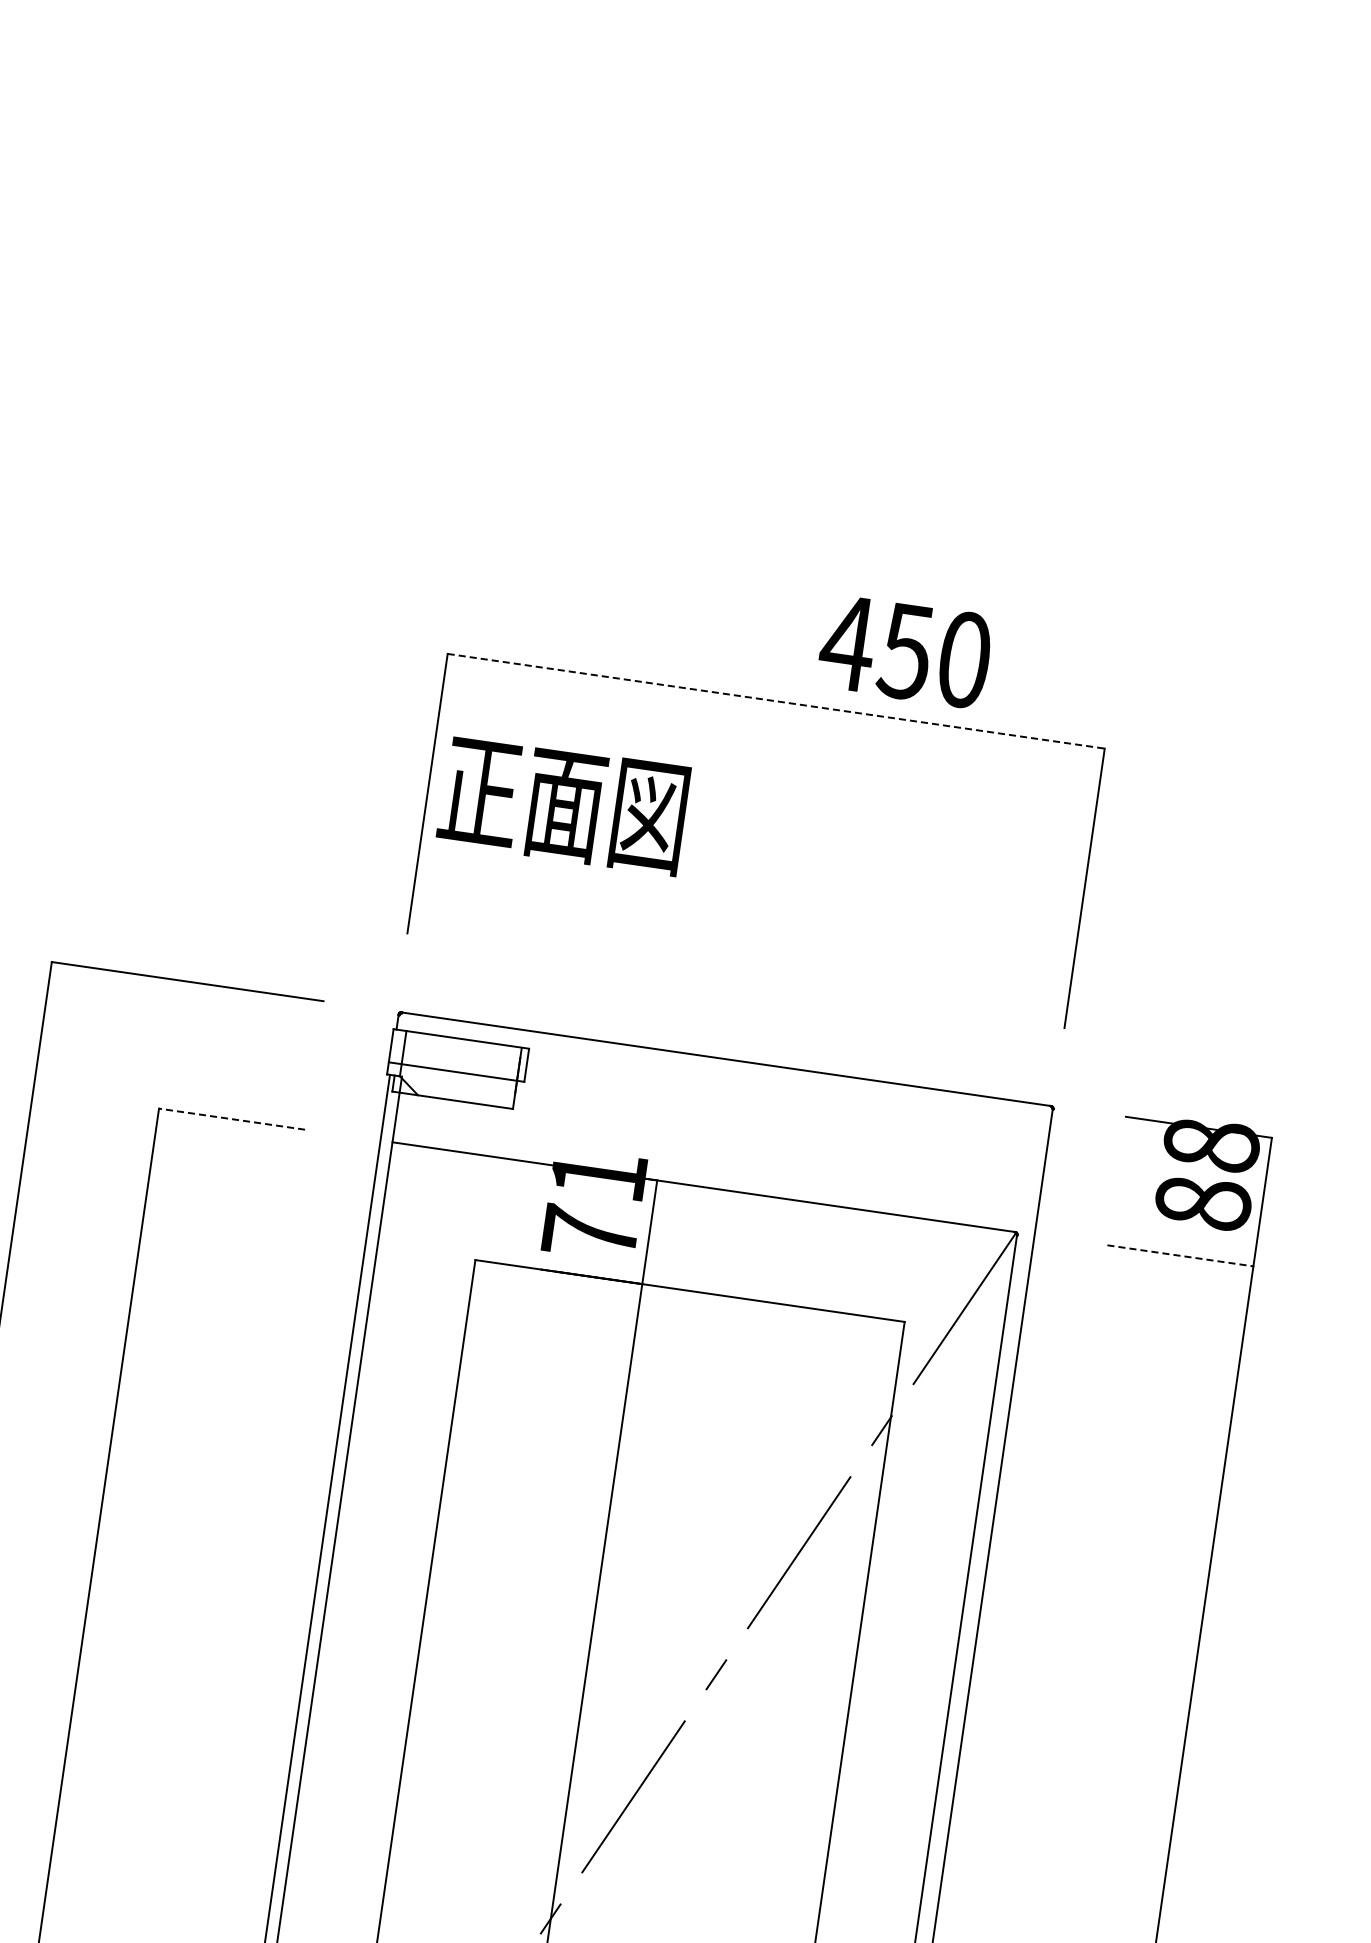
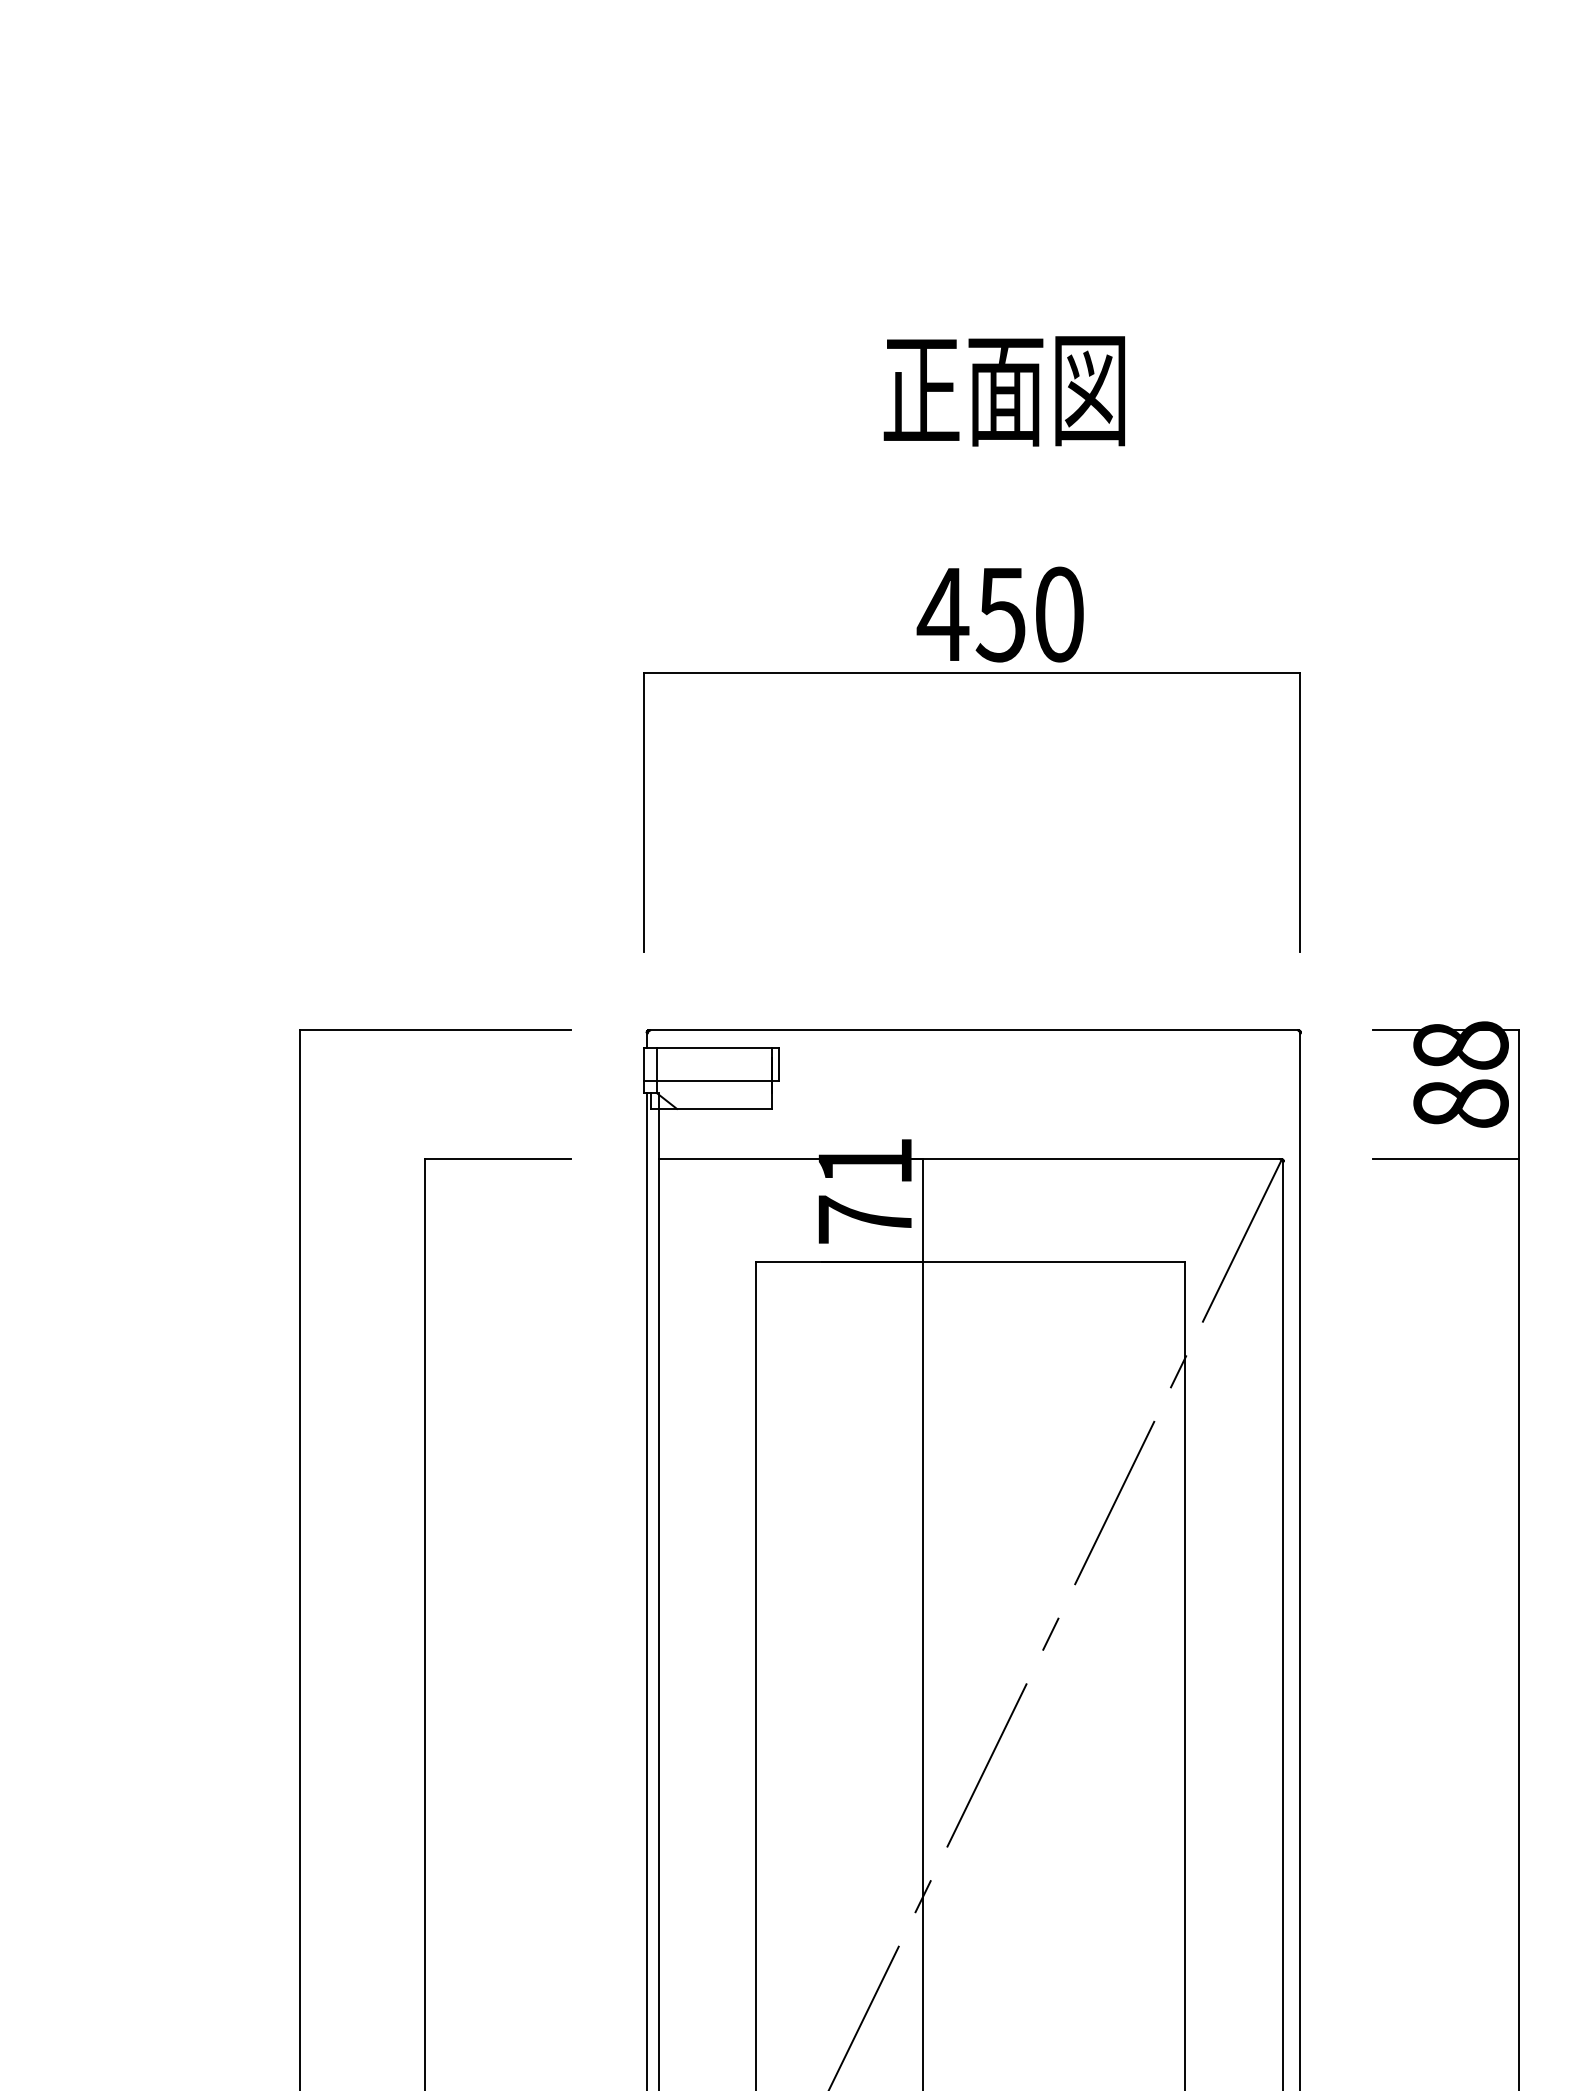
text: (904, 651) -> (999, 614), moved
line: (776, 701) -> (972, 672), dashed -> solid
text: (562, 805) -> (1003, 391), moved
line: (232, 1119) -> (498, 1158), dashed -> solid
line: (1180, 1255) -> (1446, 1158), dashed -> solid

